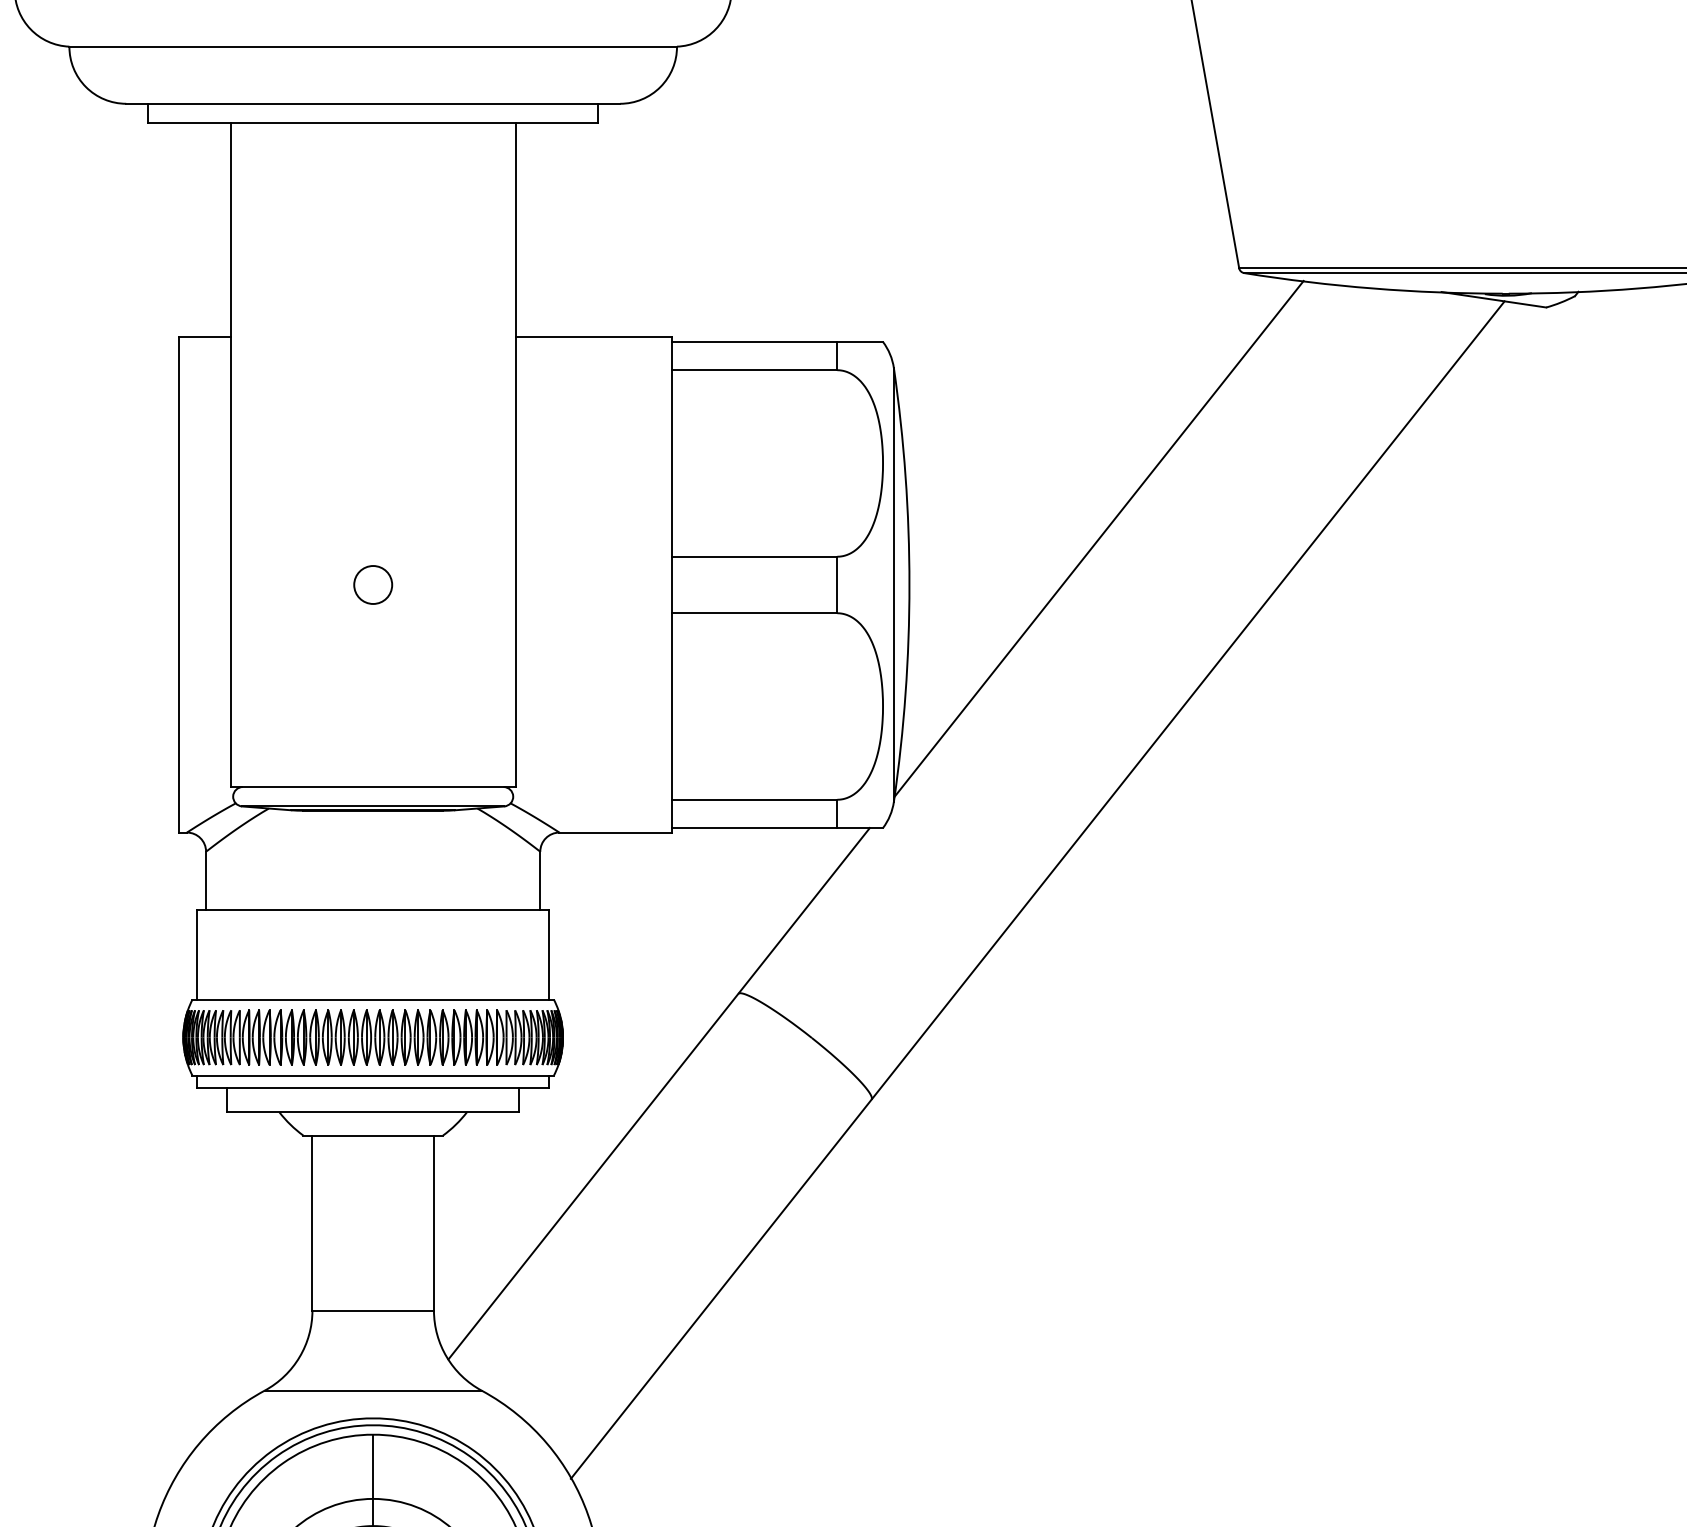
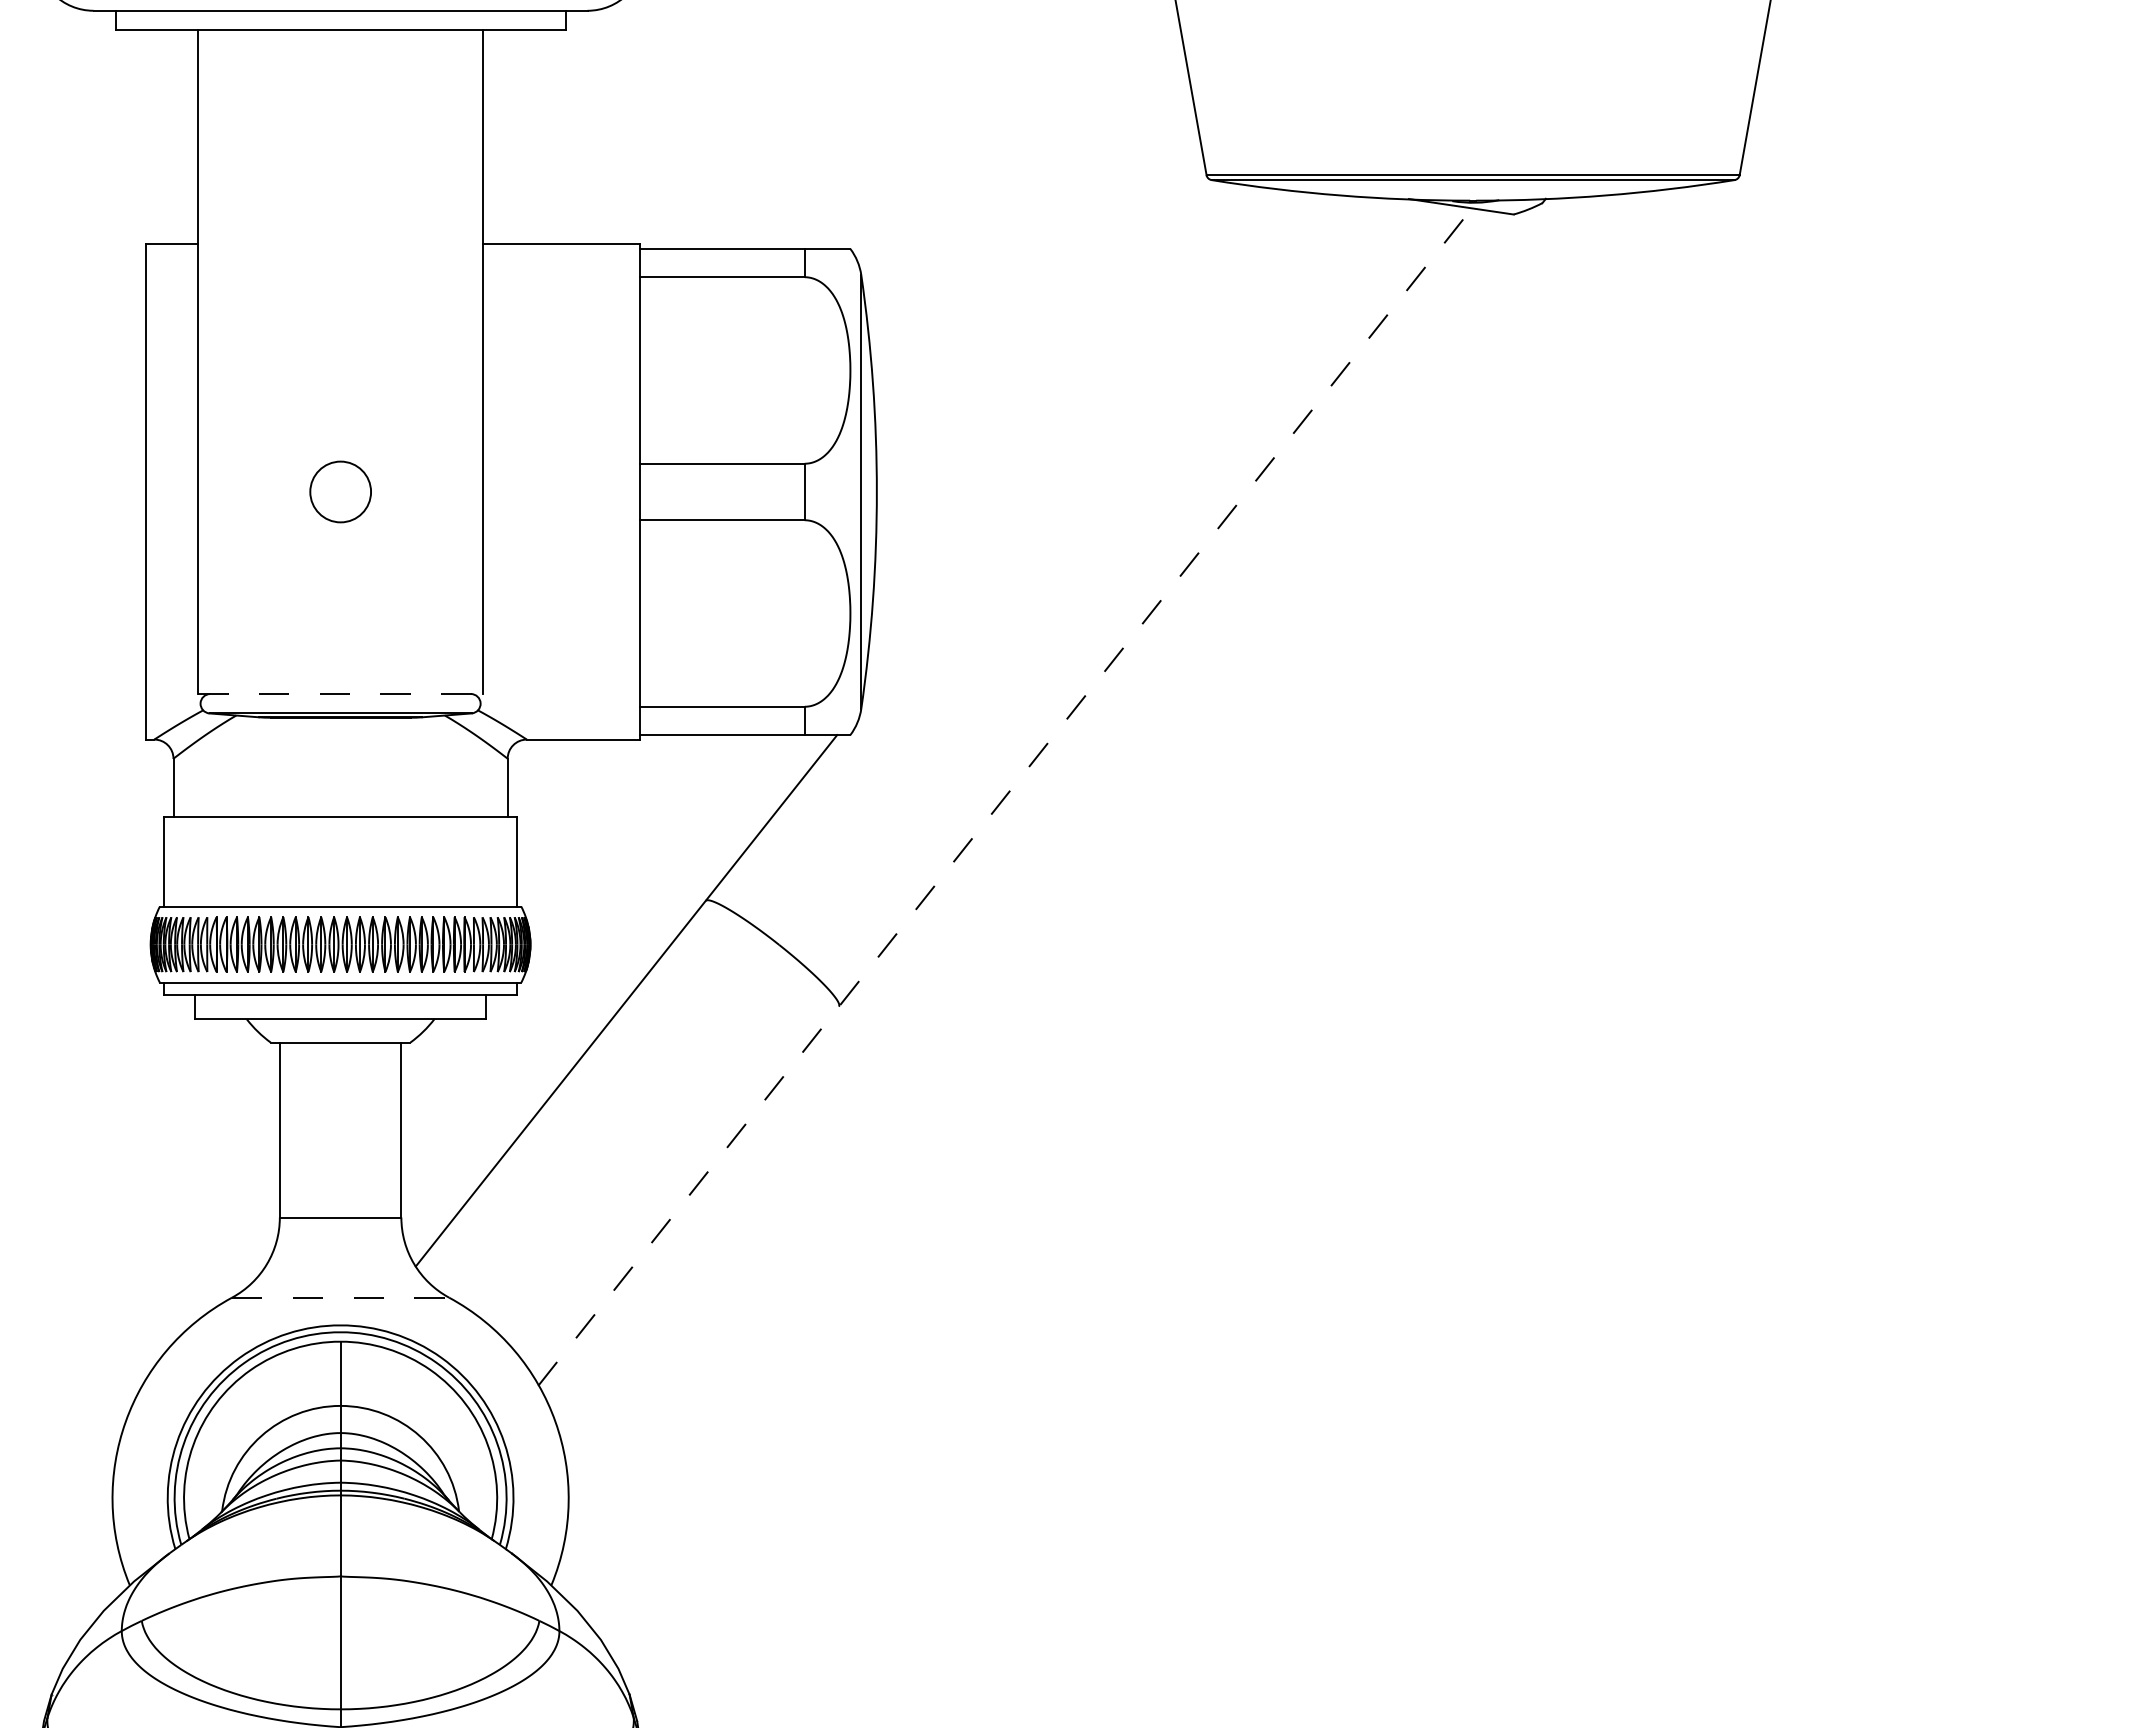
line: (1099, 538) -> (1066, 445), removed
circle: (373, 584) -> (340, 491), size x1.6
line: (374, 787) -> (341, 694), solid -> dashed
line: (1038, 889) -> (1005, 796), solid -> dashed
line: (373, 1390) -> (340, 1297), solid -> dashed

